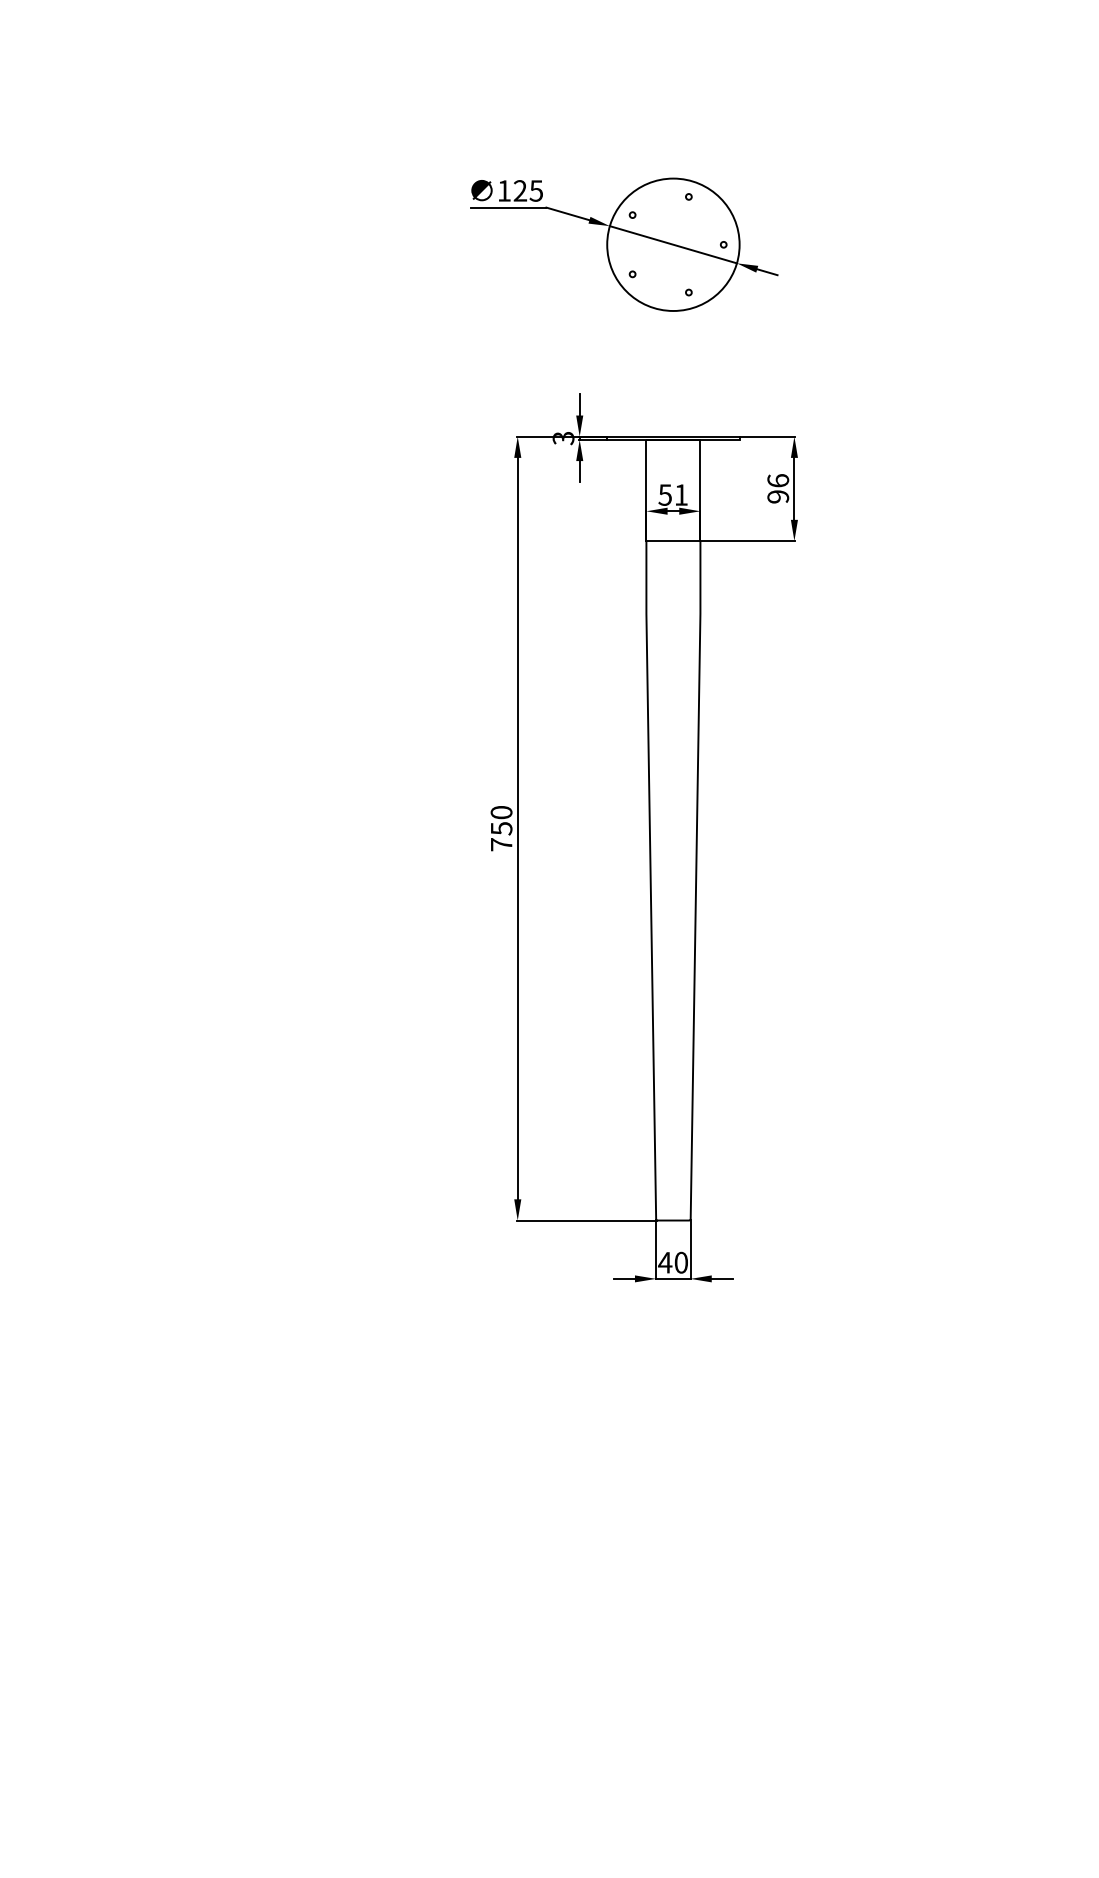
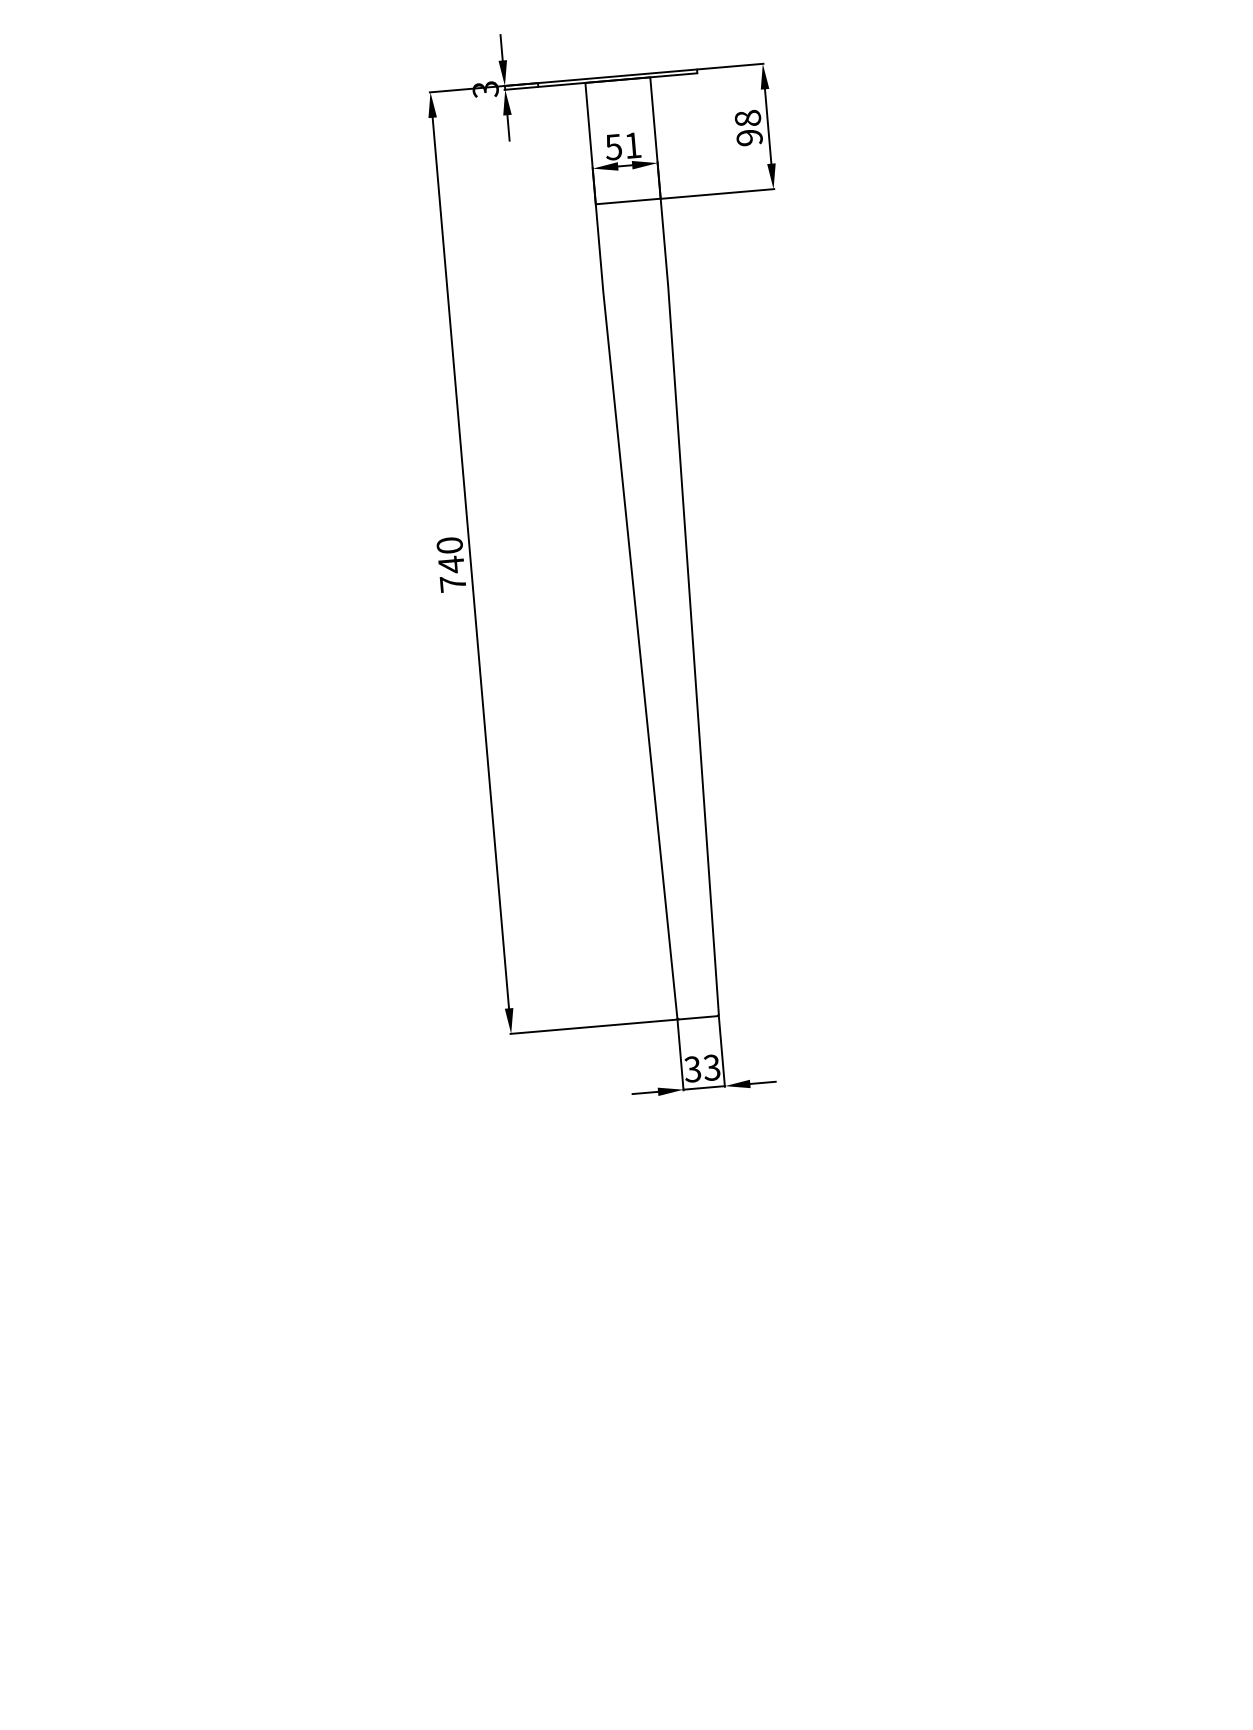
text: (777, 480) -> (747, 118), 96 -> 98
text: (501, 828) -> (451, 564), 750 -> 740
text: (672, 1262) -> (701, 1068), 40 -> 33

